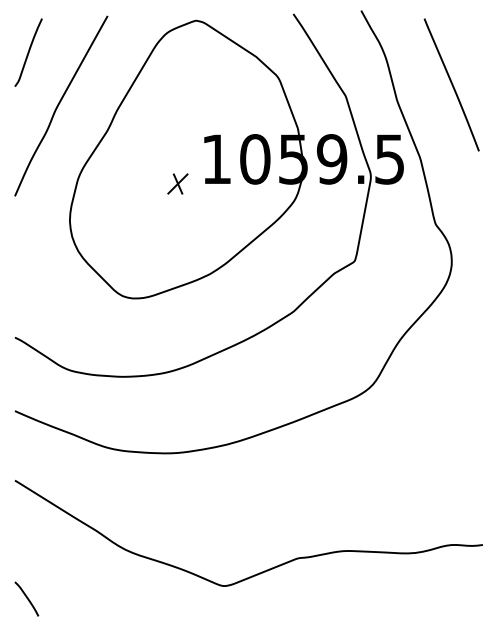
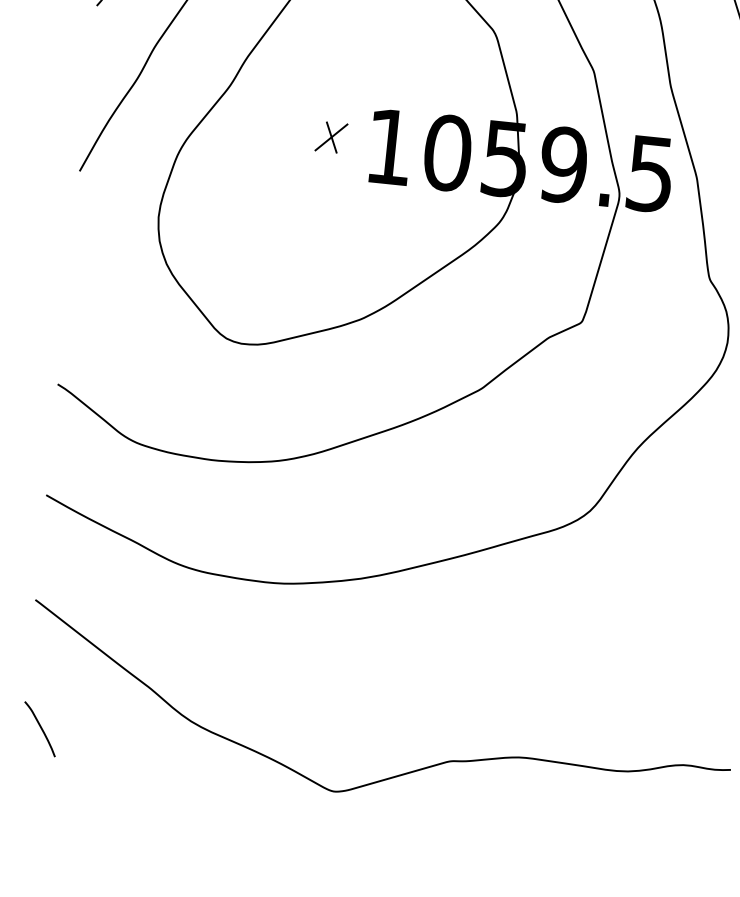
part: (177, 183) -> (330, 136), moved
curve: (26, 598) -> (39, 728), moved

